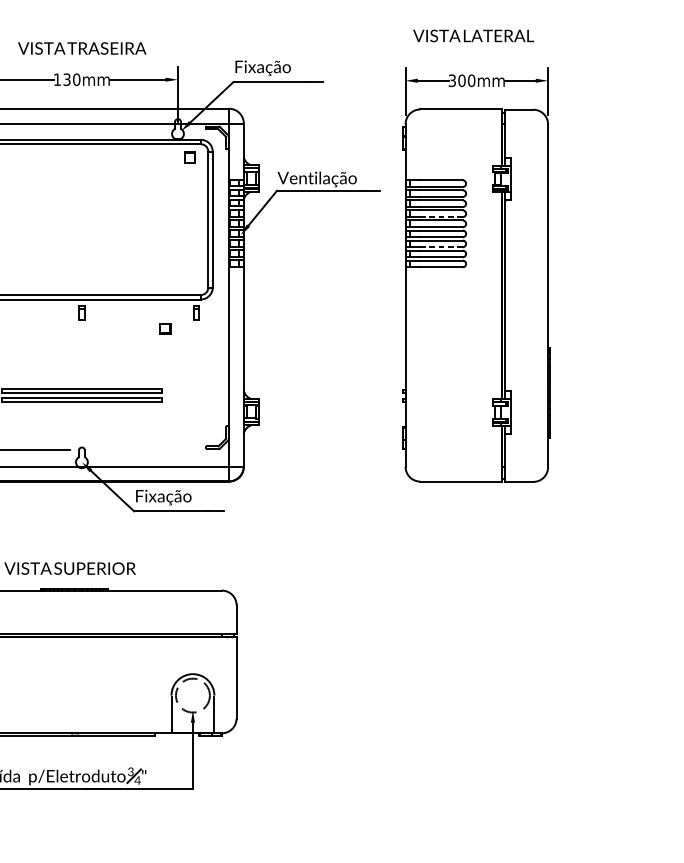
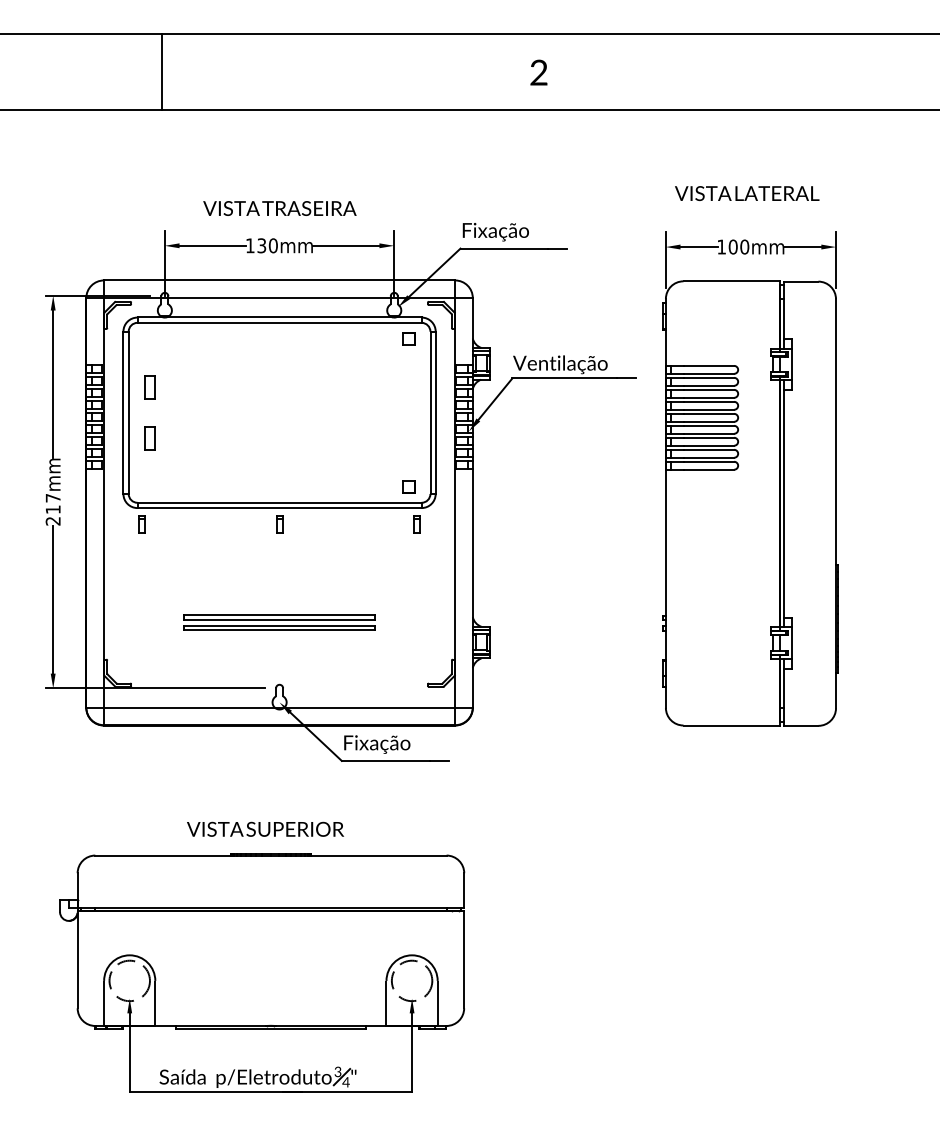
text: (452, 80) -> (721, 246), 300mm -> 100mm
line: (441, 216) -> (708, 409), dashed -> solid
line: (441, 247) -> (708, 445), dashed -> solid
part: (164, 328) -> (408, 486), moved

